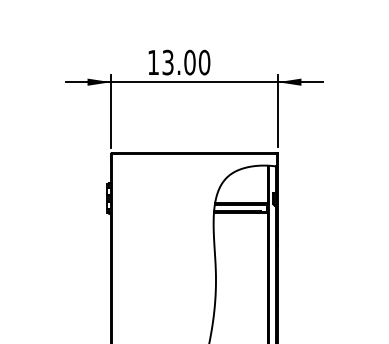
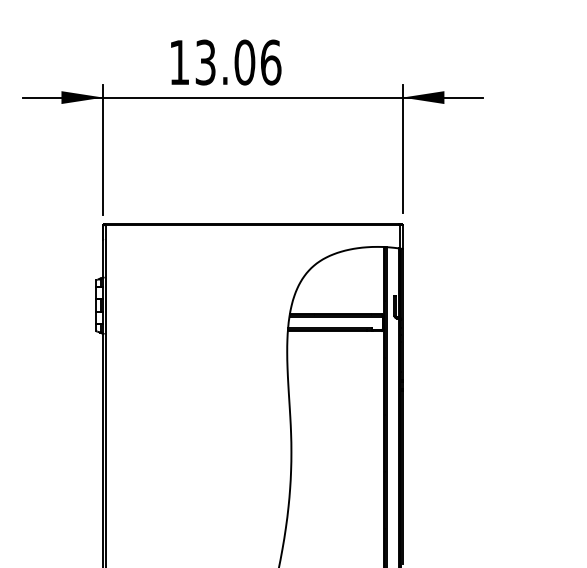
text: (204, 62) -> (270, 62), 13.00 -> 13.06

